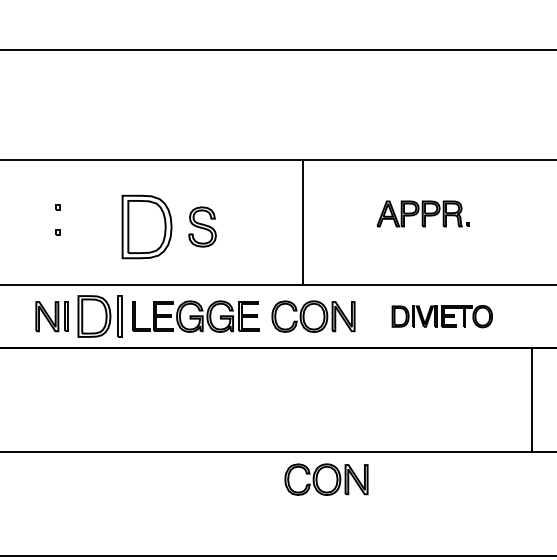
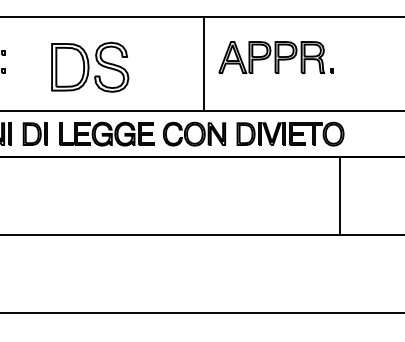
part: (423, 213) -> (276, 57), size x1.67
line: (303, 222) -> (204, 63), moved
part: (202, 226) -> (111, 66), size x1.67
part: (99, 316) -> (34, 134), size x0.71
part: (442, 316) -> (290, 134), size x1.43
line: (532, 399) -> (339, 195), moved
part: (326, 479) -> (204, 255), removed

